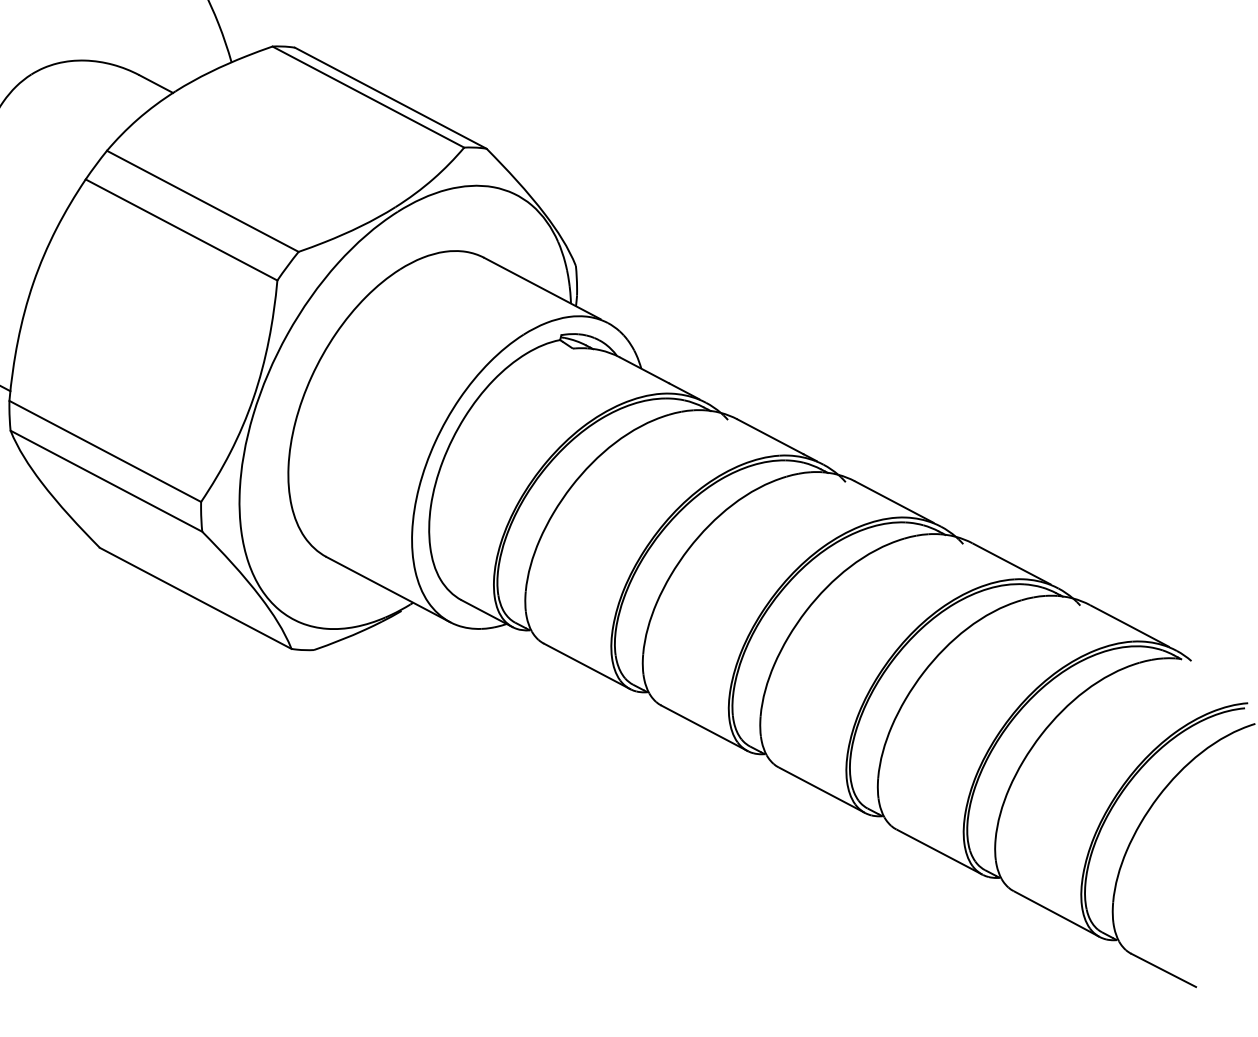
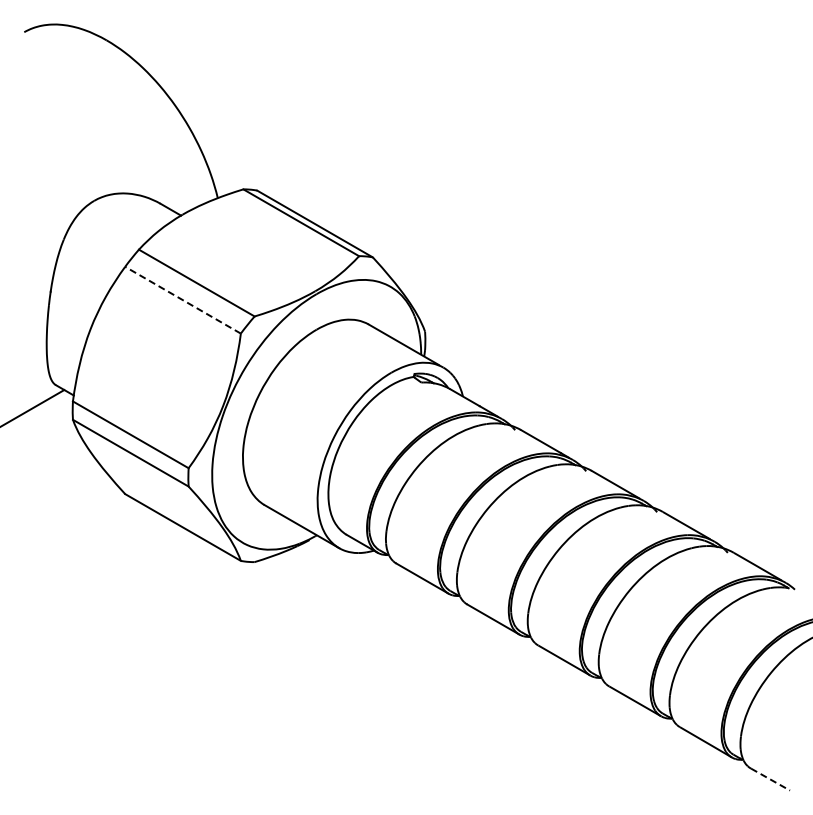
line: (182, 230) -> (183, 300), solid -> dashed
line: (1163, 970) -> (770, 779), solid -> dashed

